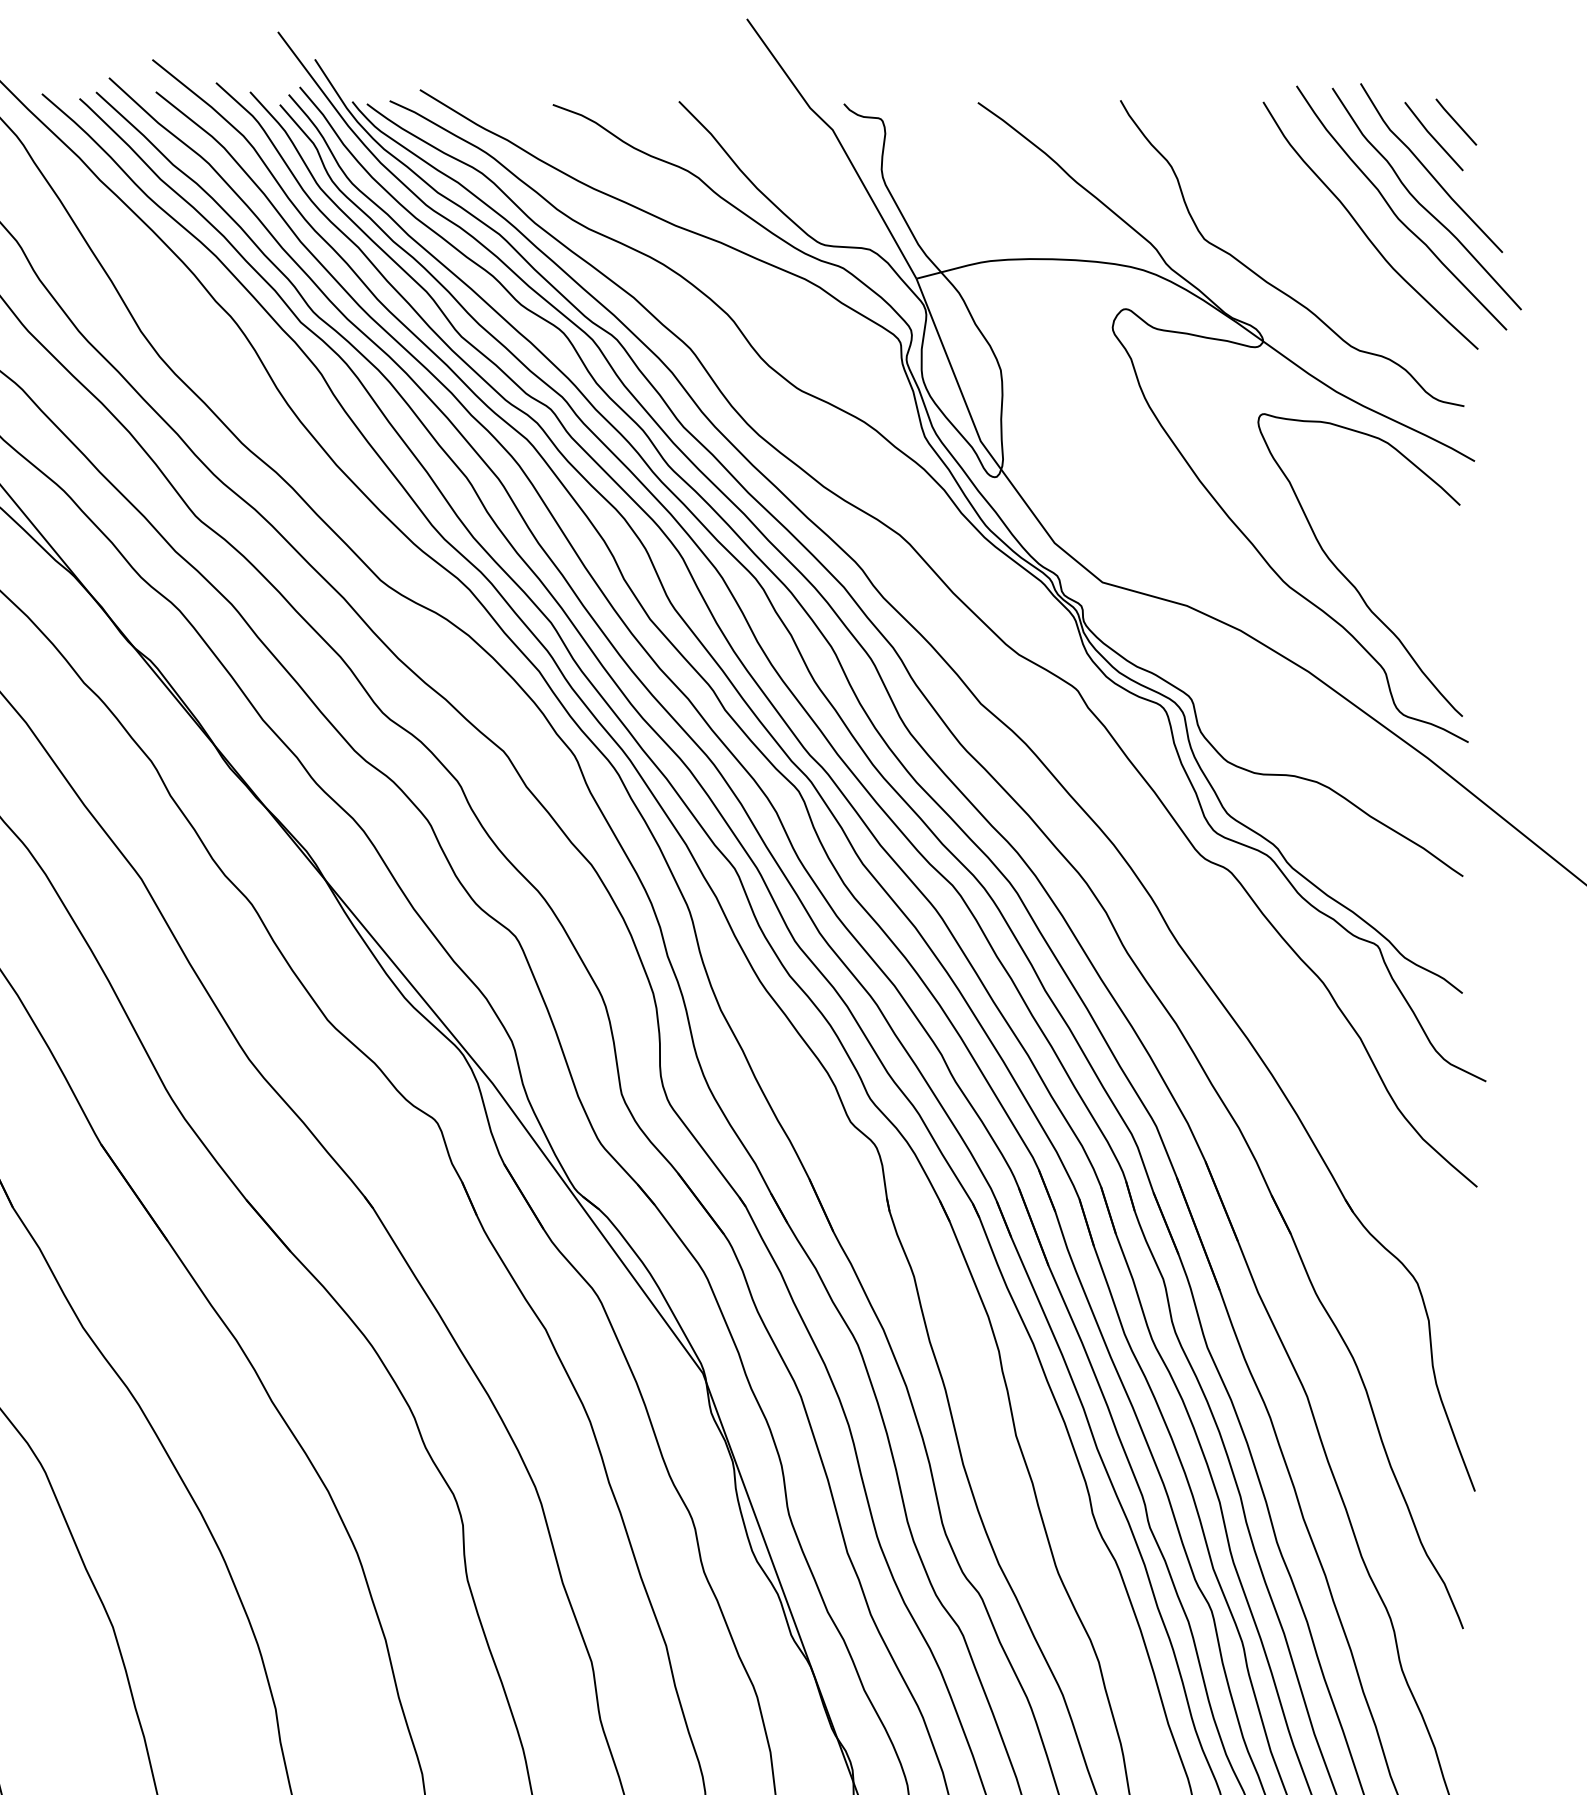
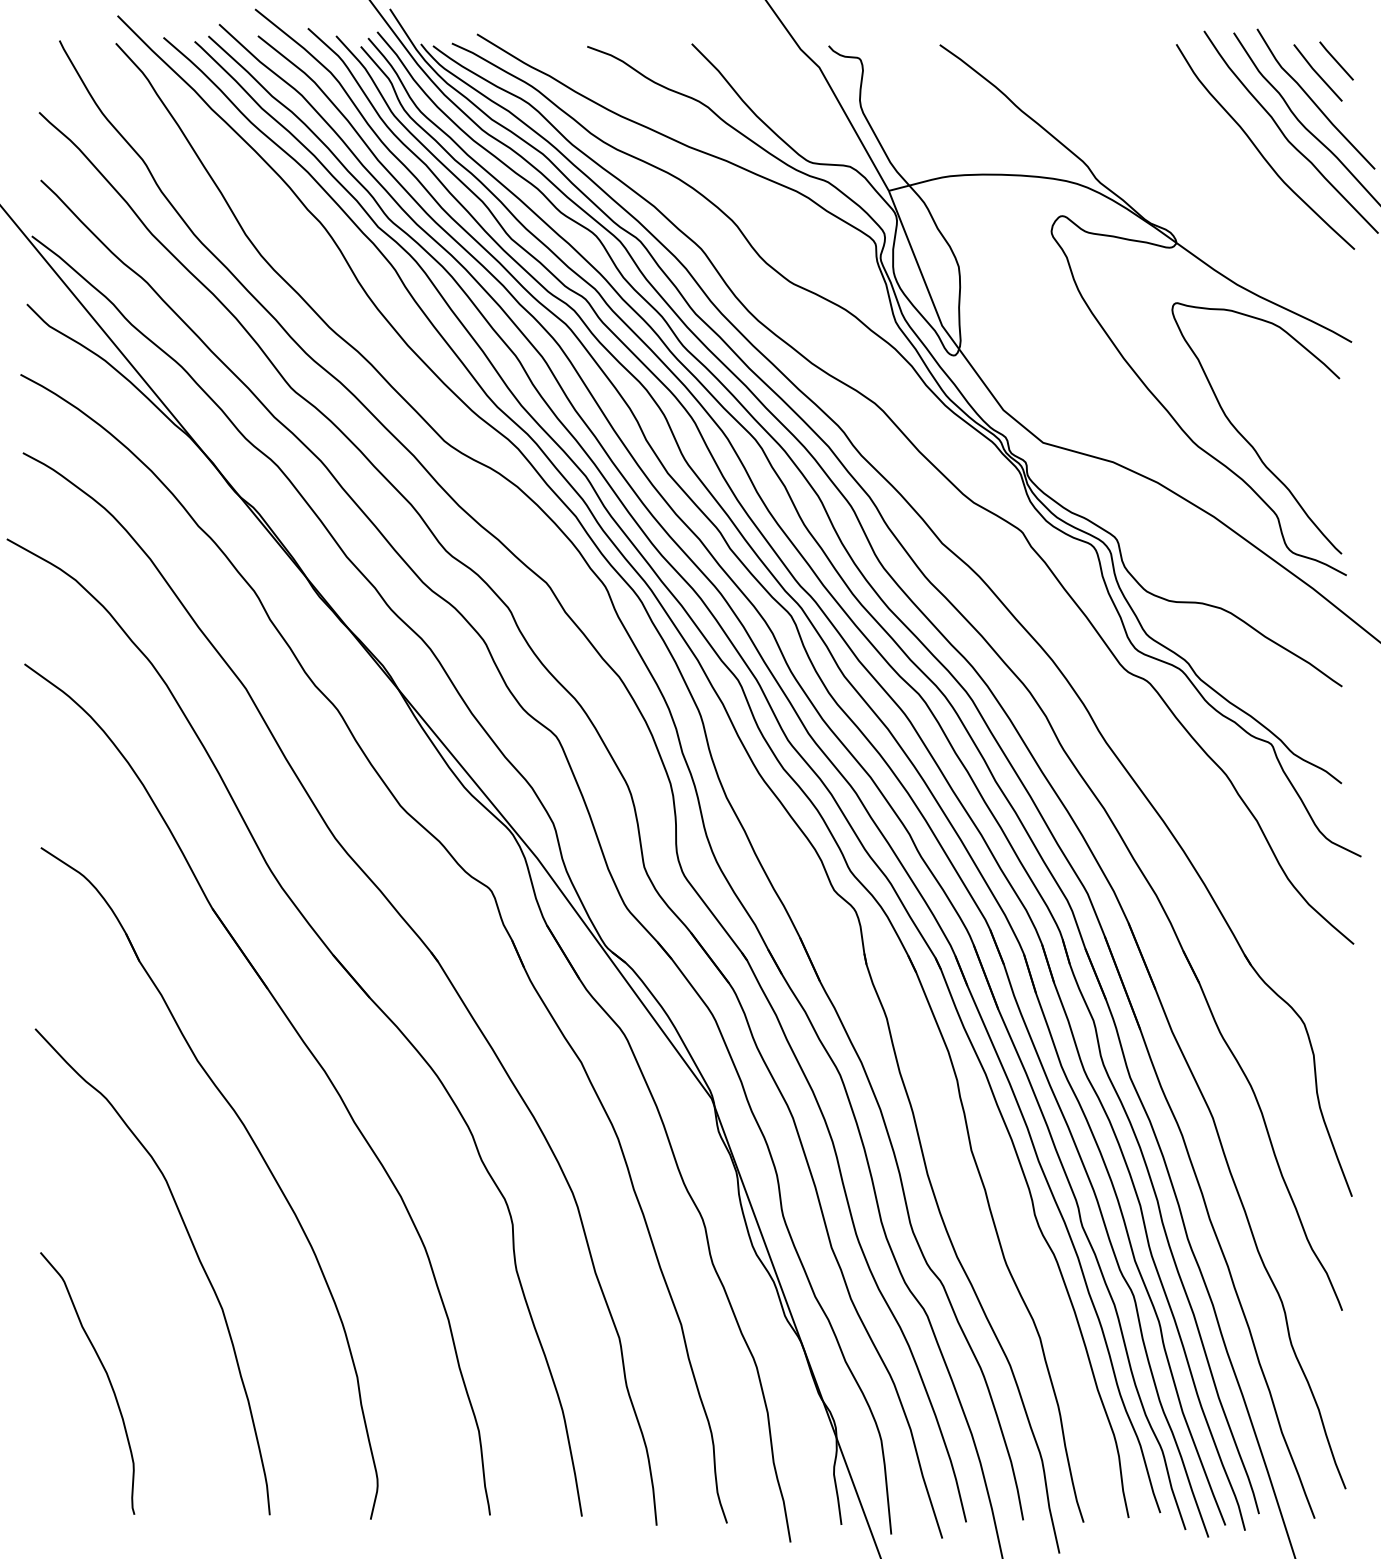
curve: (1272, 284) -> (1184, 195), removed

